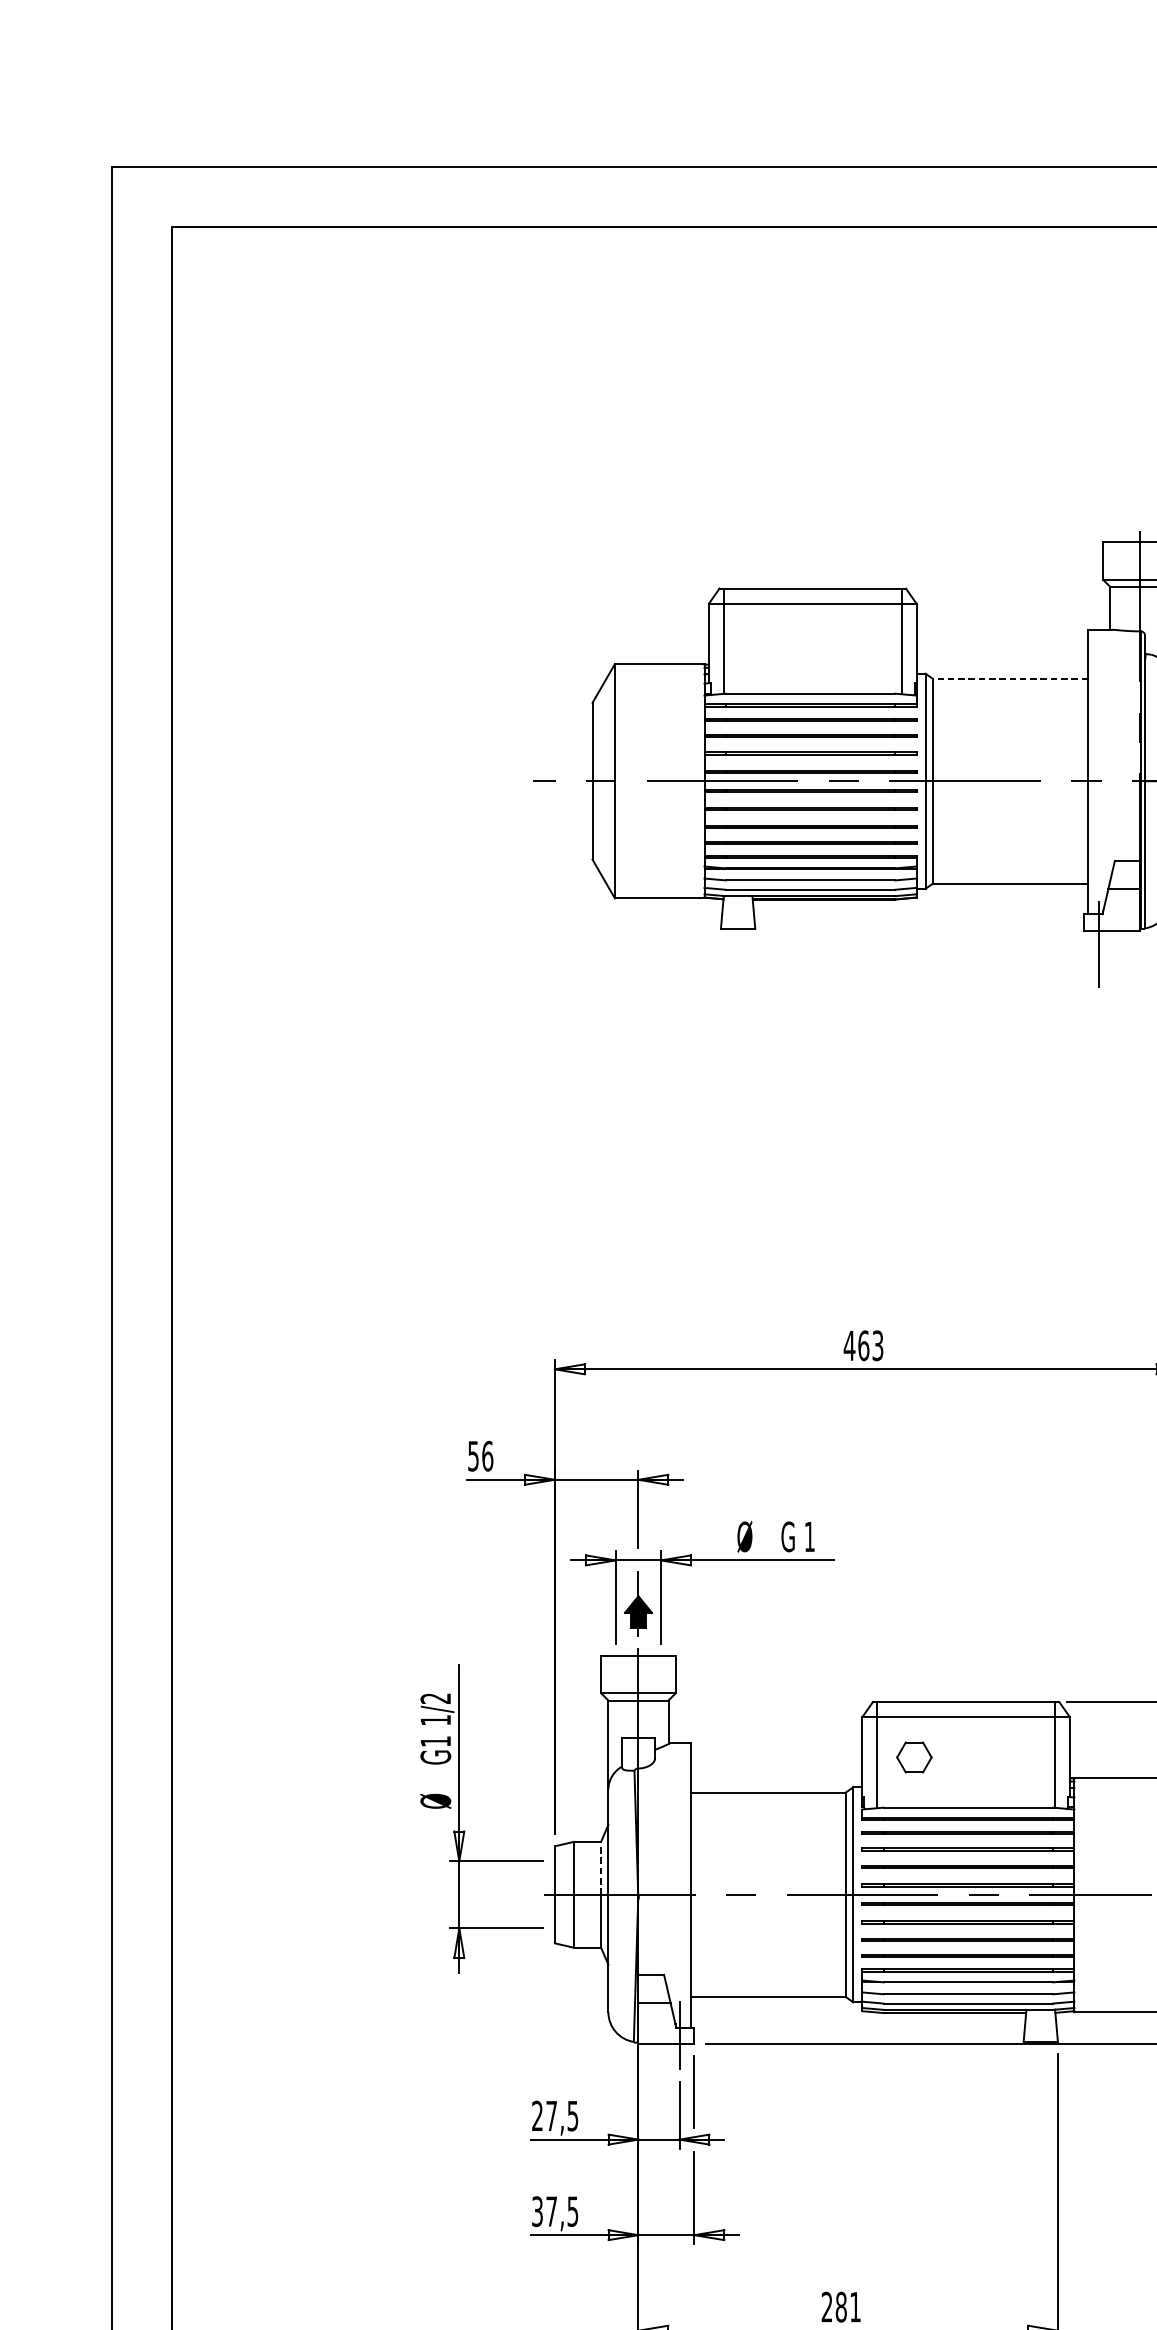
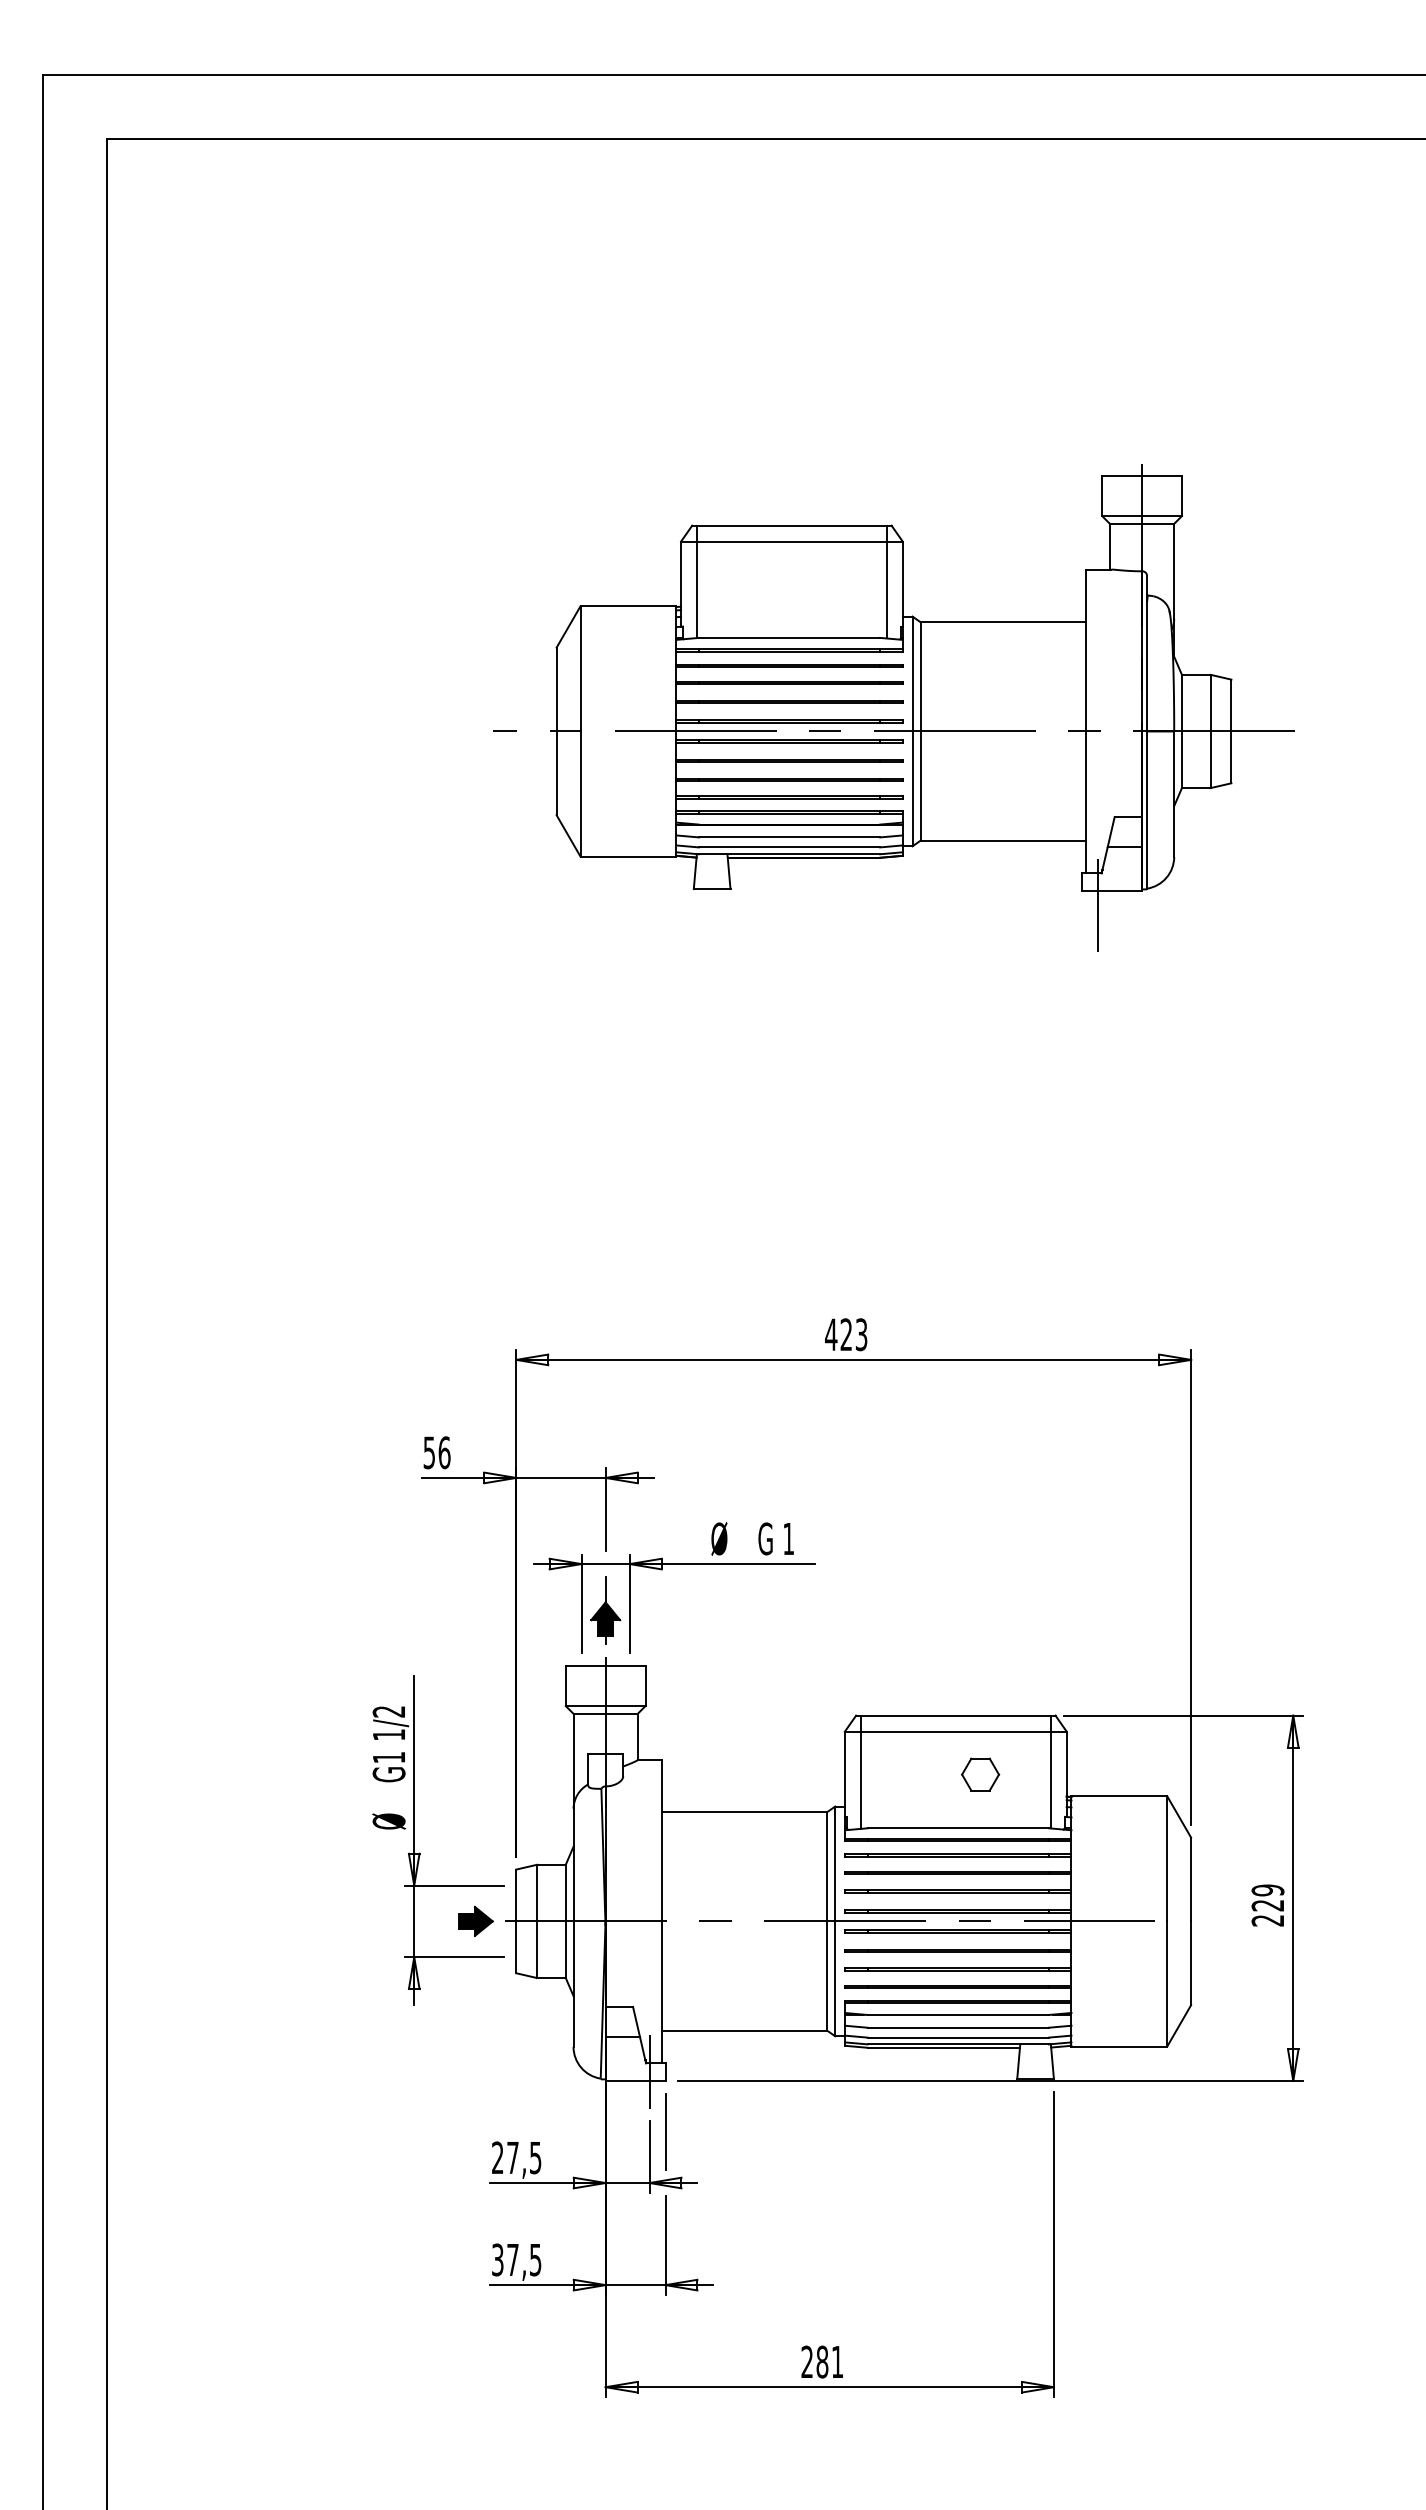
line: (1010, 679) -> (1003, 622), dashed -> solid
text: (863, 1345) -> (846, 1334), 463 -> 423
part: (914, 1757) -> (980, 1774), moved
line: (600, 1867) -> (565, 1892), dashed -> solid
part: (516, 1894) -> (475, 1921), added

